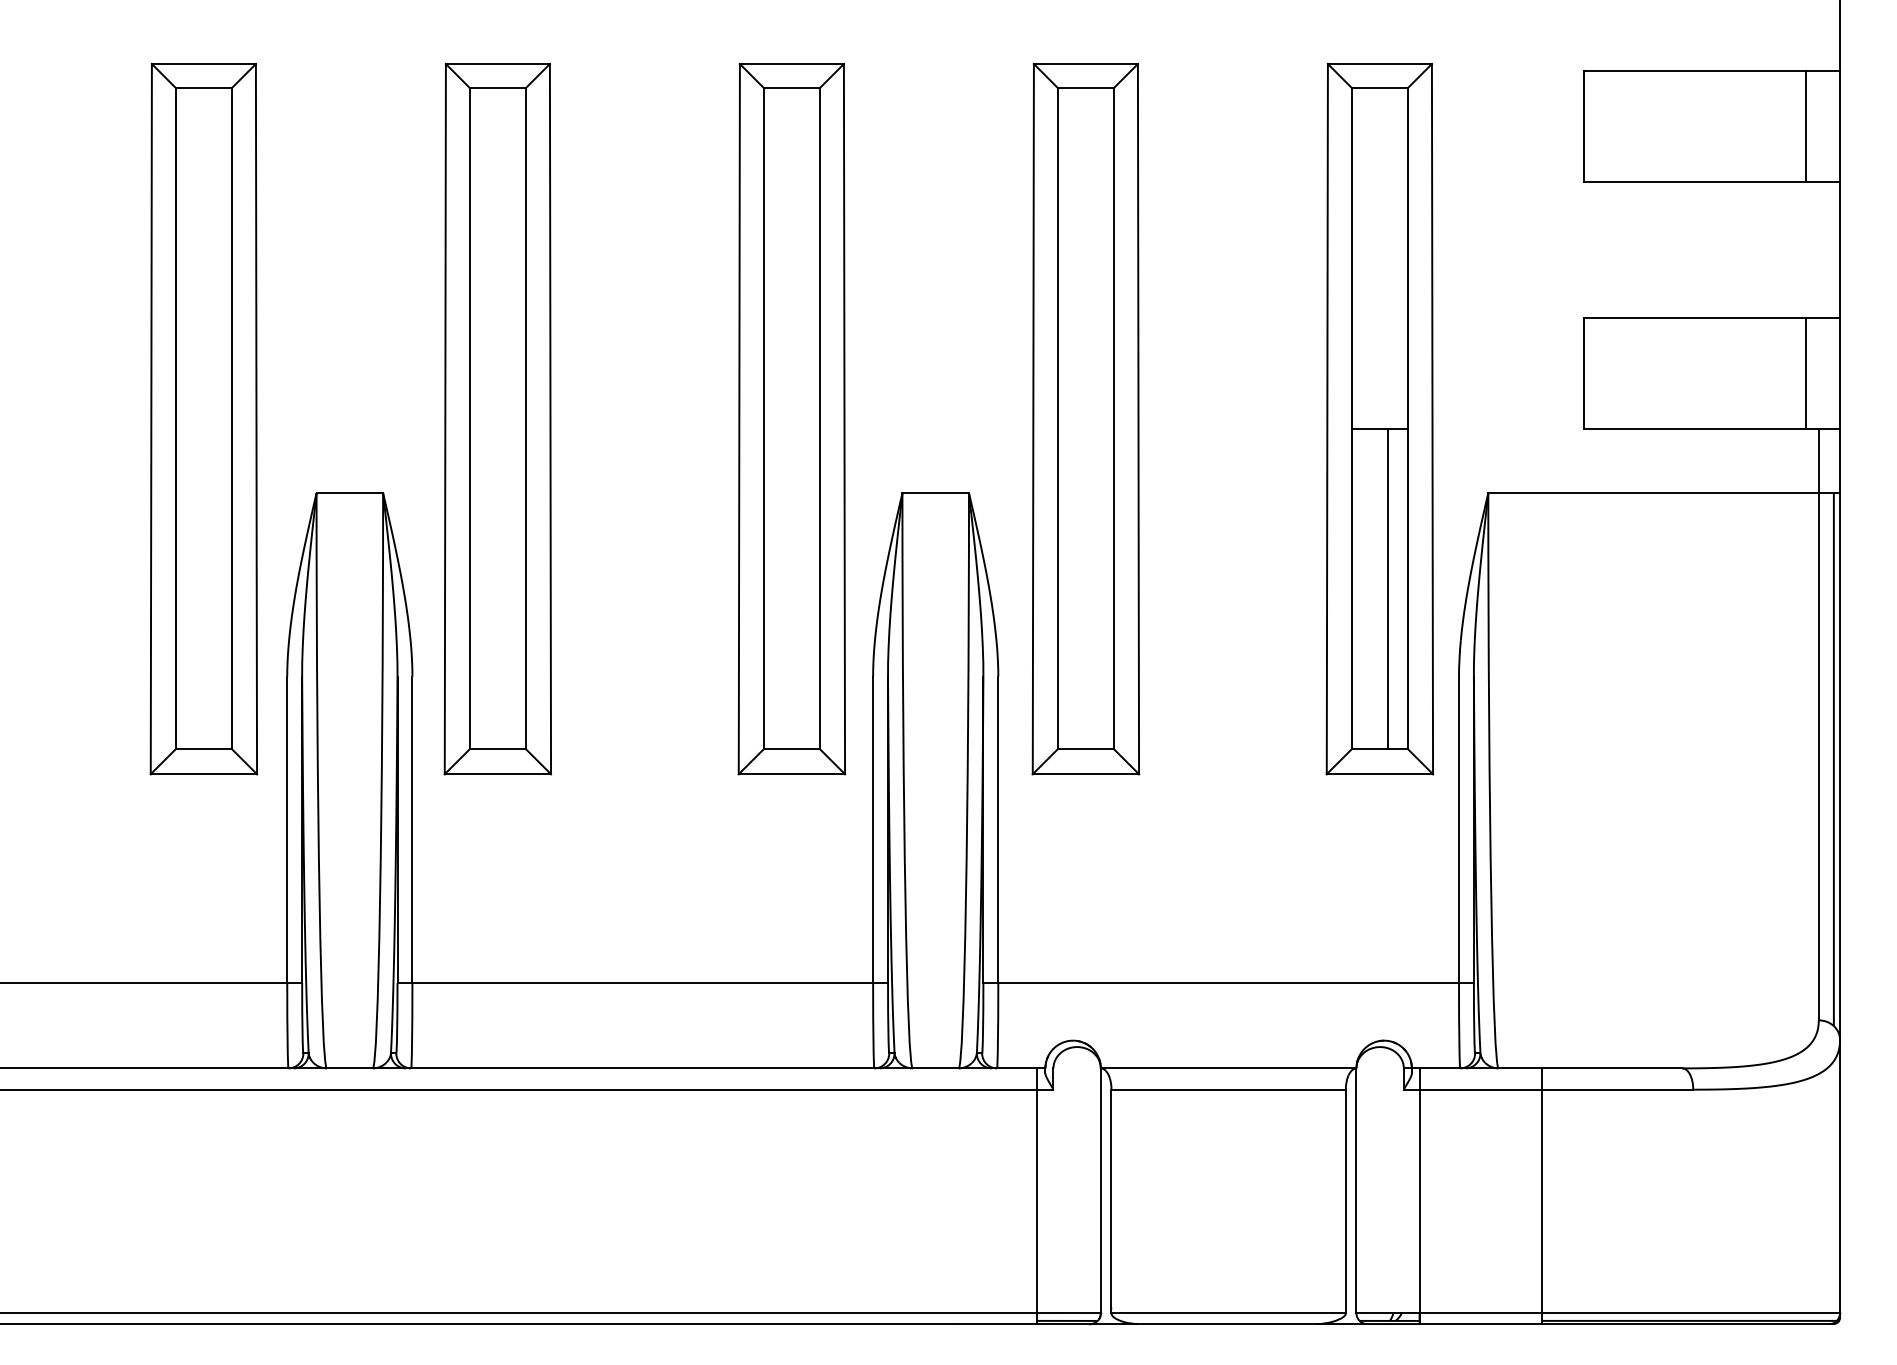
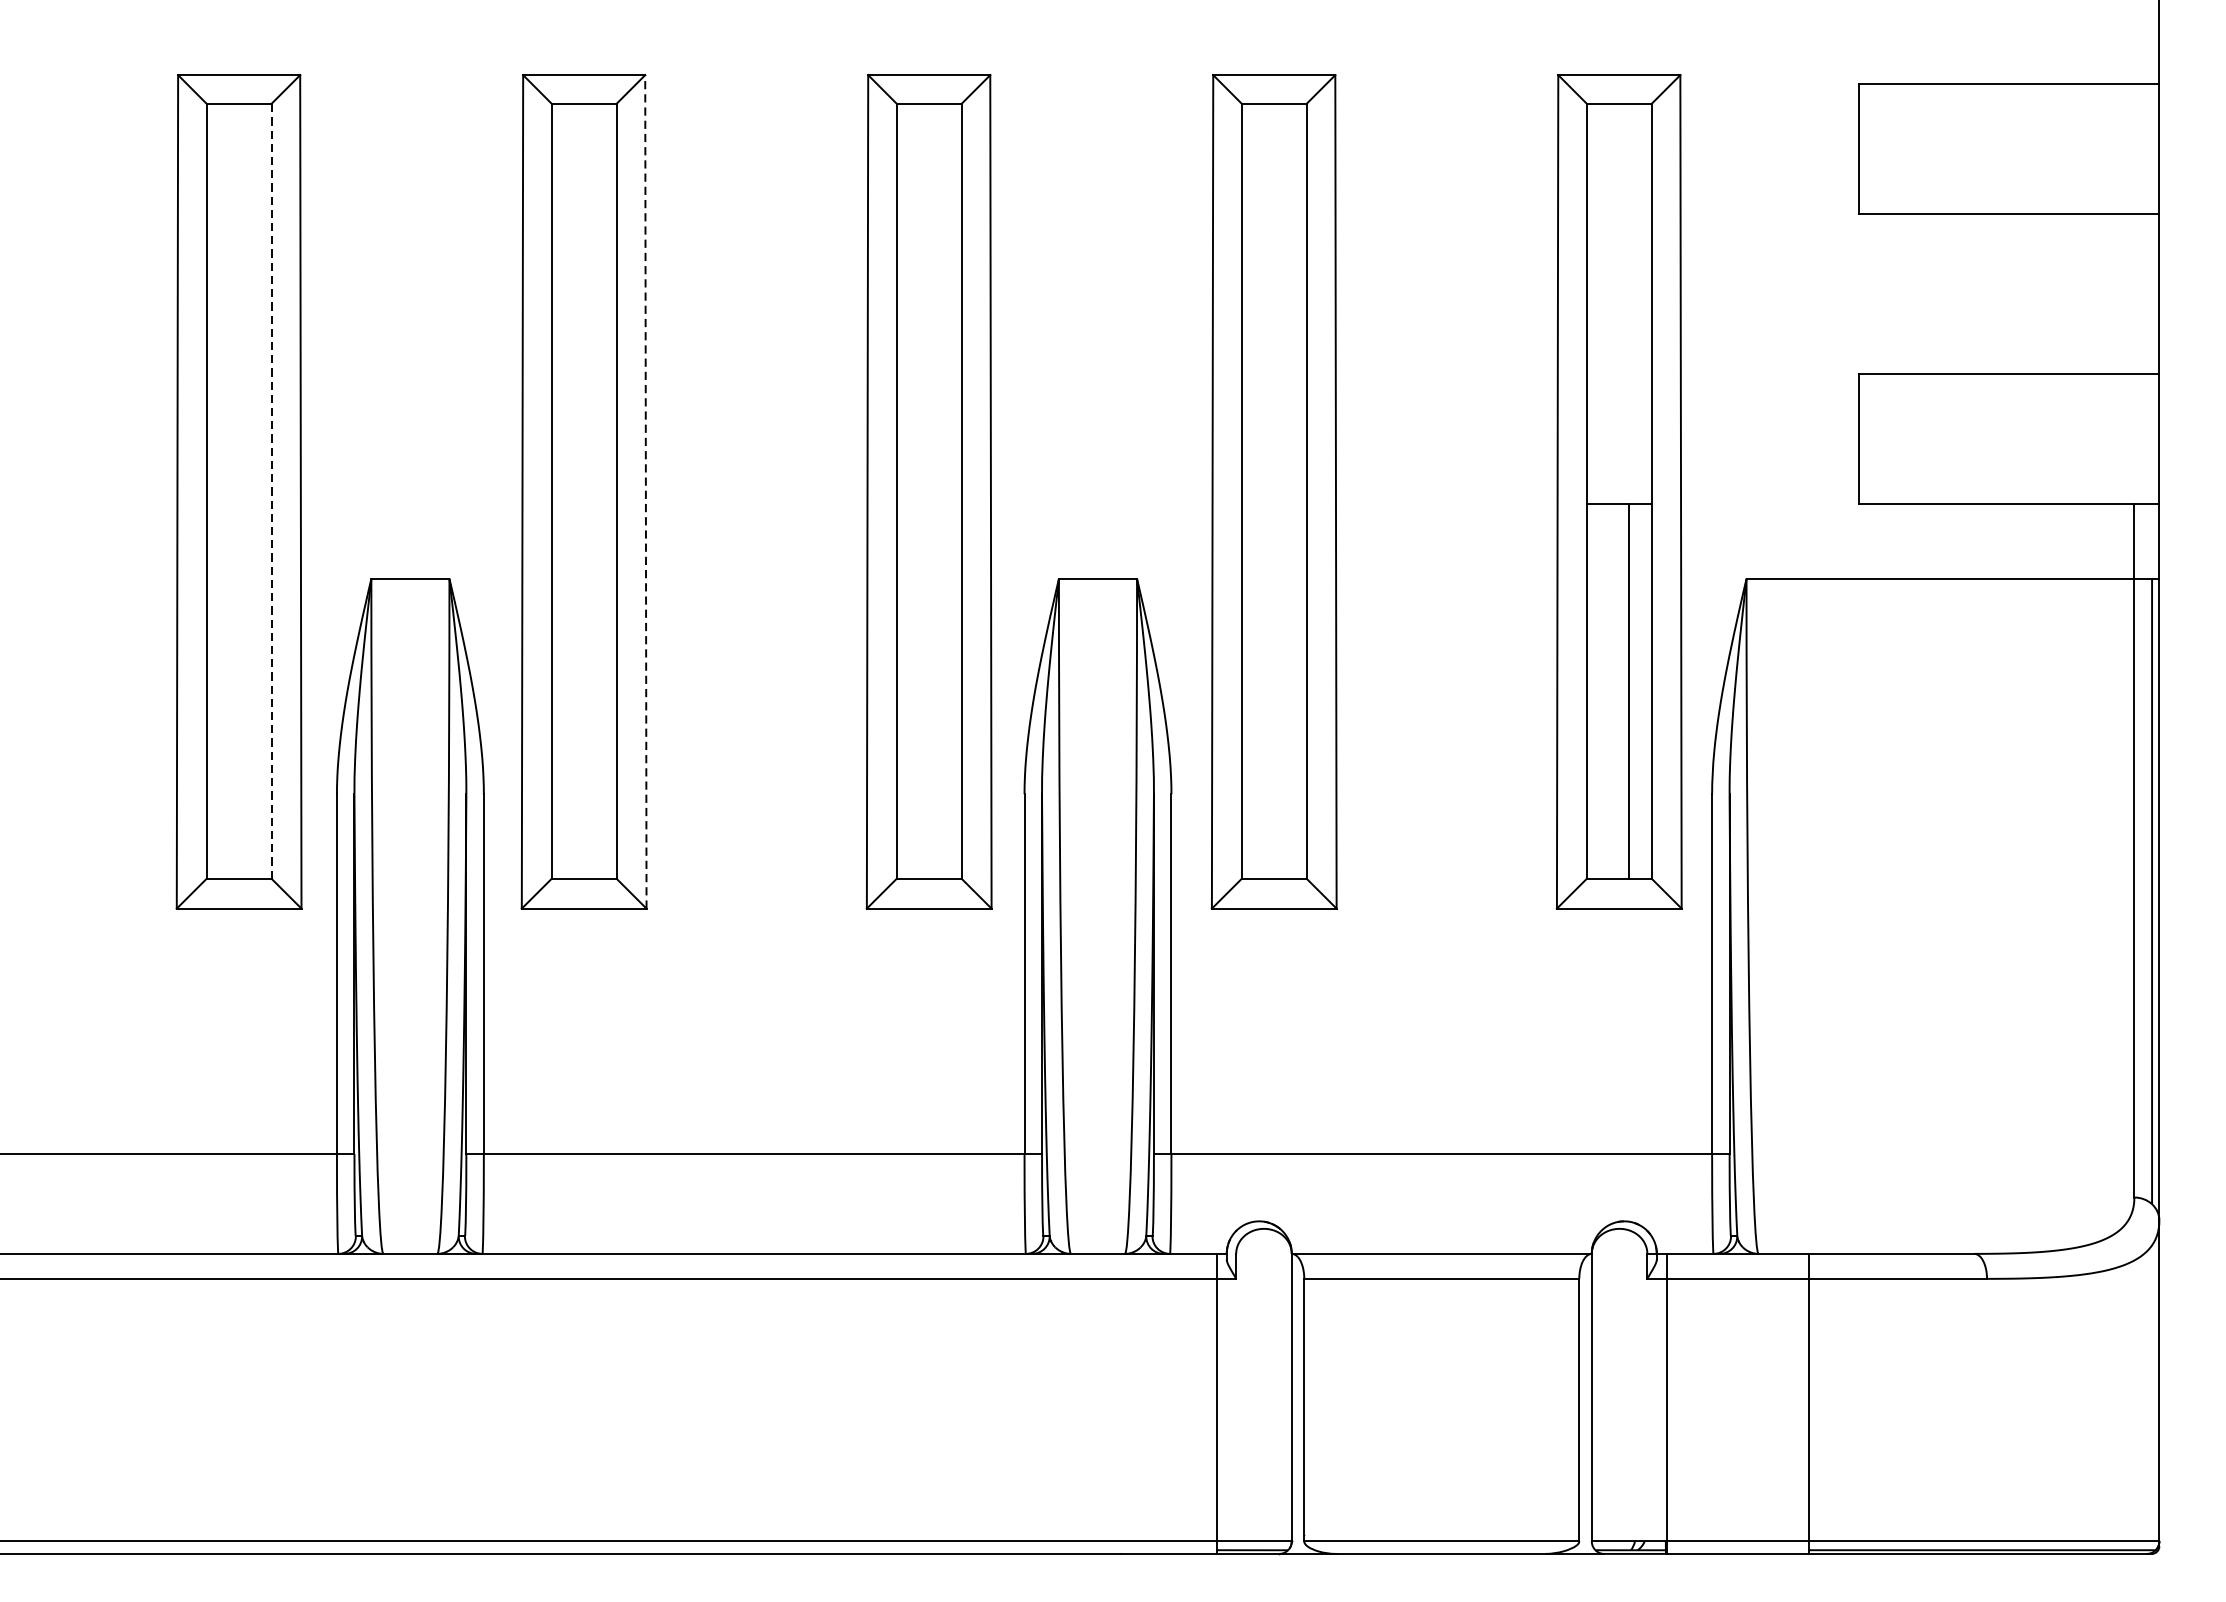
line: (1806, 126) -> (2119, 148), removed
line: (1806, 373) -> (2119, 438), removed
line: (231, 418) -> (271, 491), solid -> dashed
line: (550, 418) -> (645, 491), solid -> dashed

